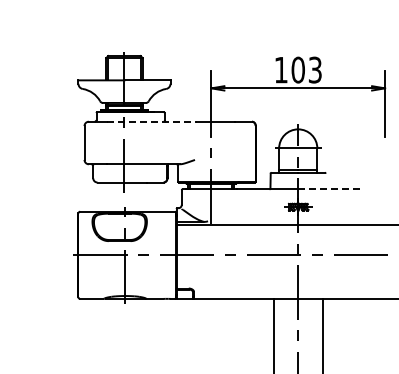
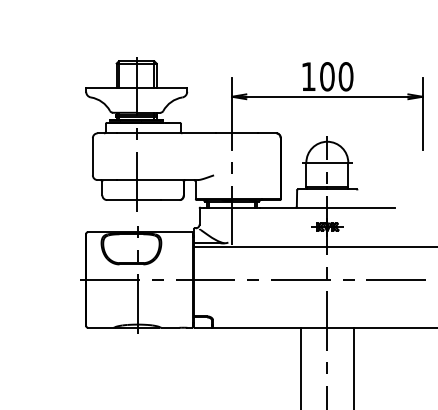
text: (315, 69) -> (346, 76), 103 -> 100
line: (152, 121) -> (167, 133), dashed -> solid
line: (329, 189) -> (361, 207), dashed -> solid

